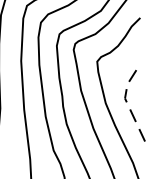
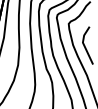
line: (126, 102) -> (83, 44), dashed -> solid

